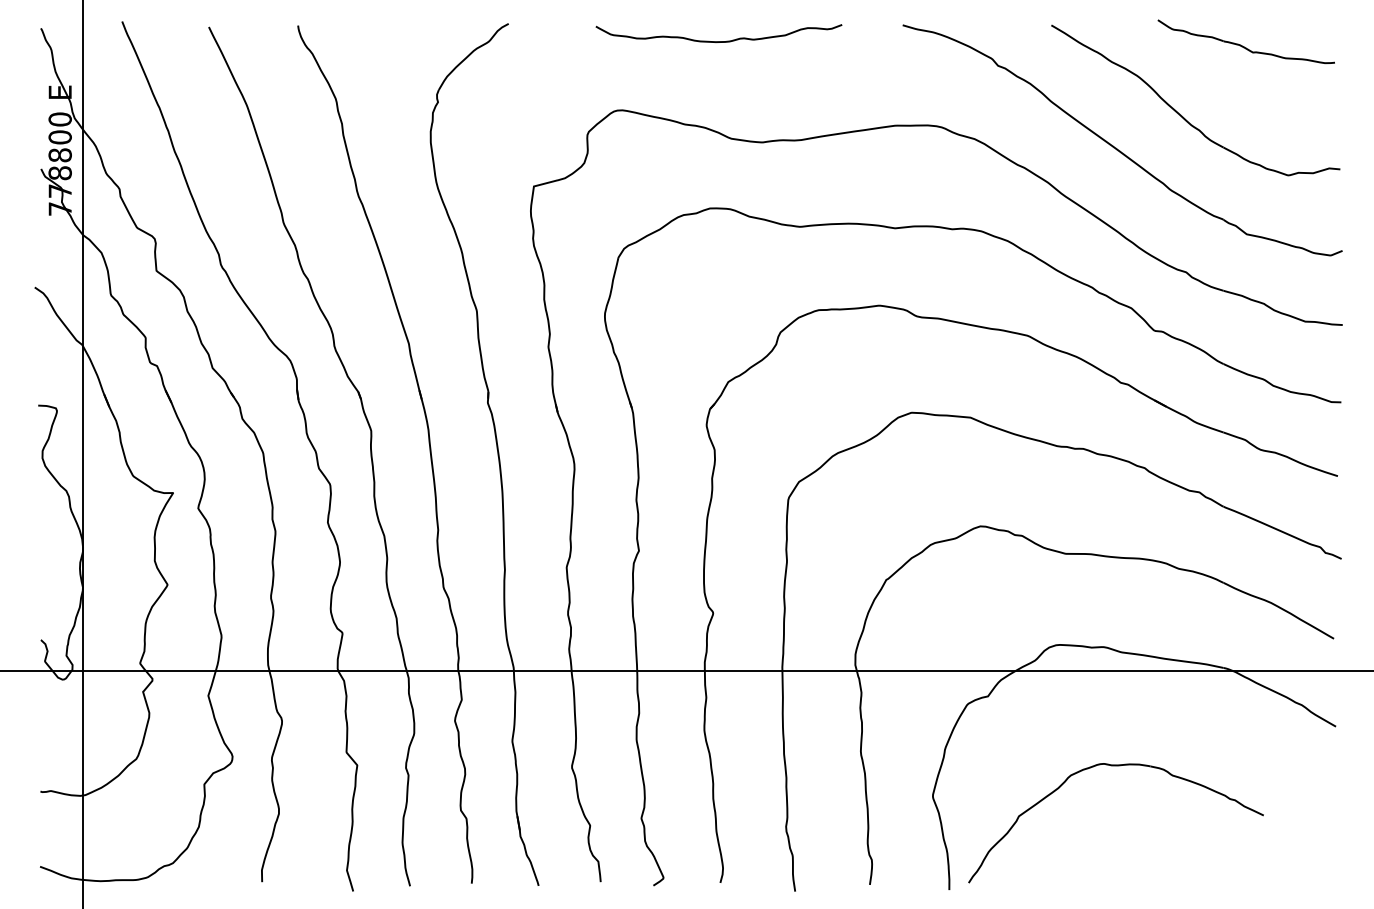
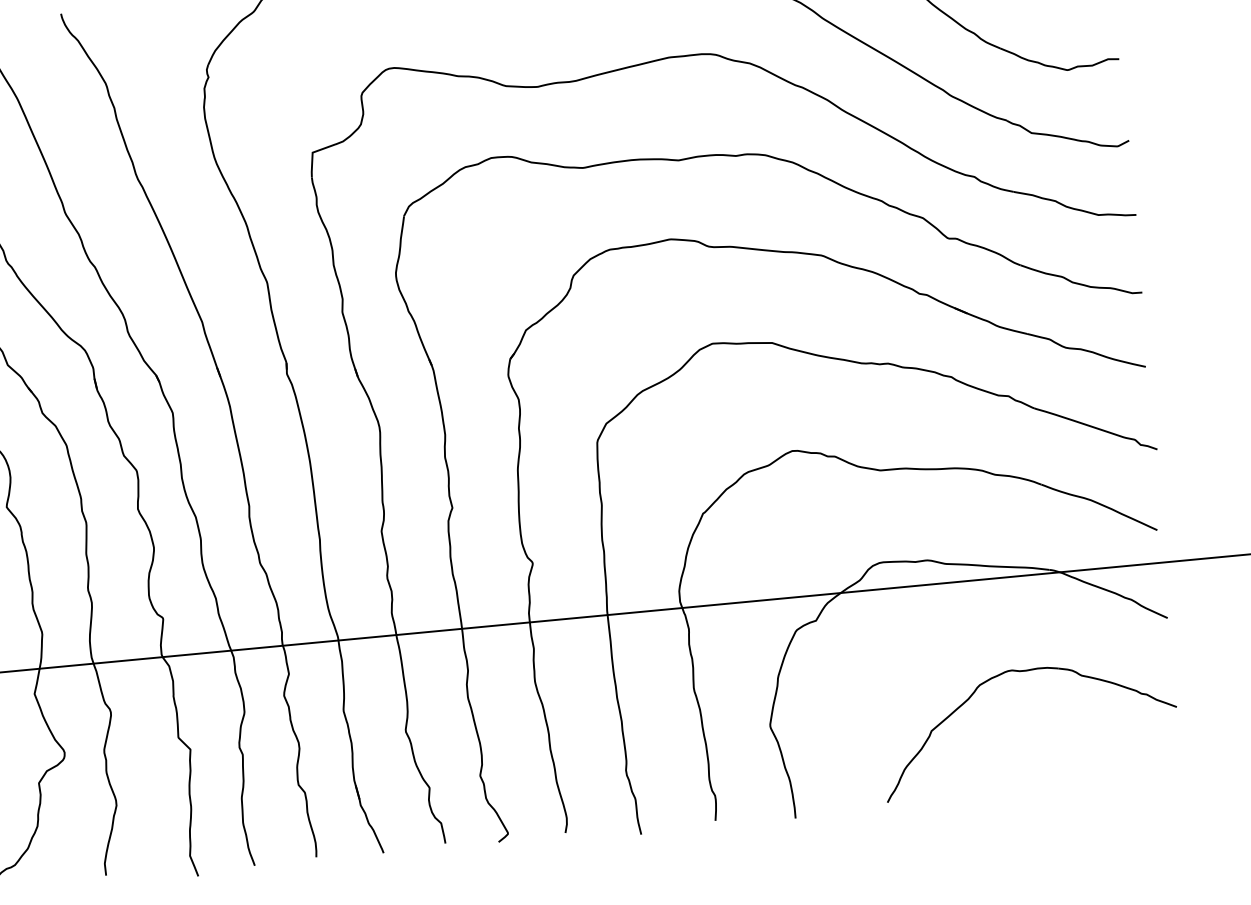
part: (1115, 766) -> (1023, 671), moved

